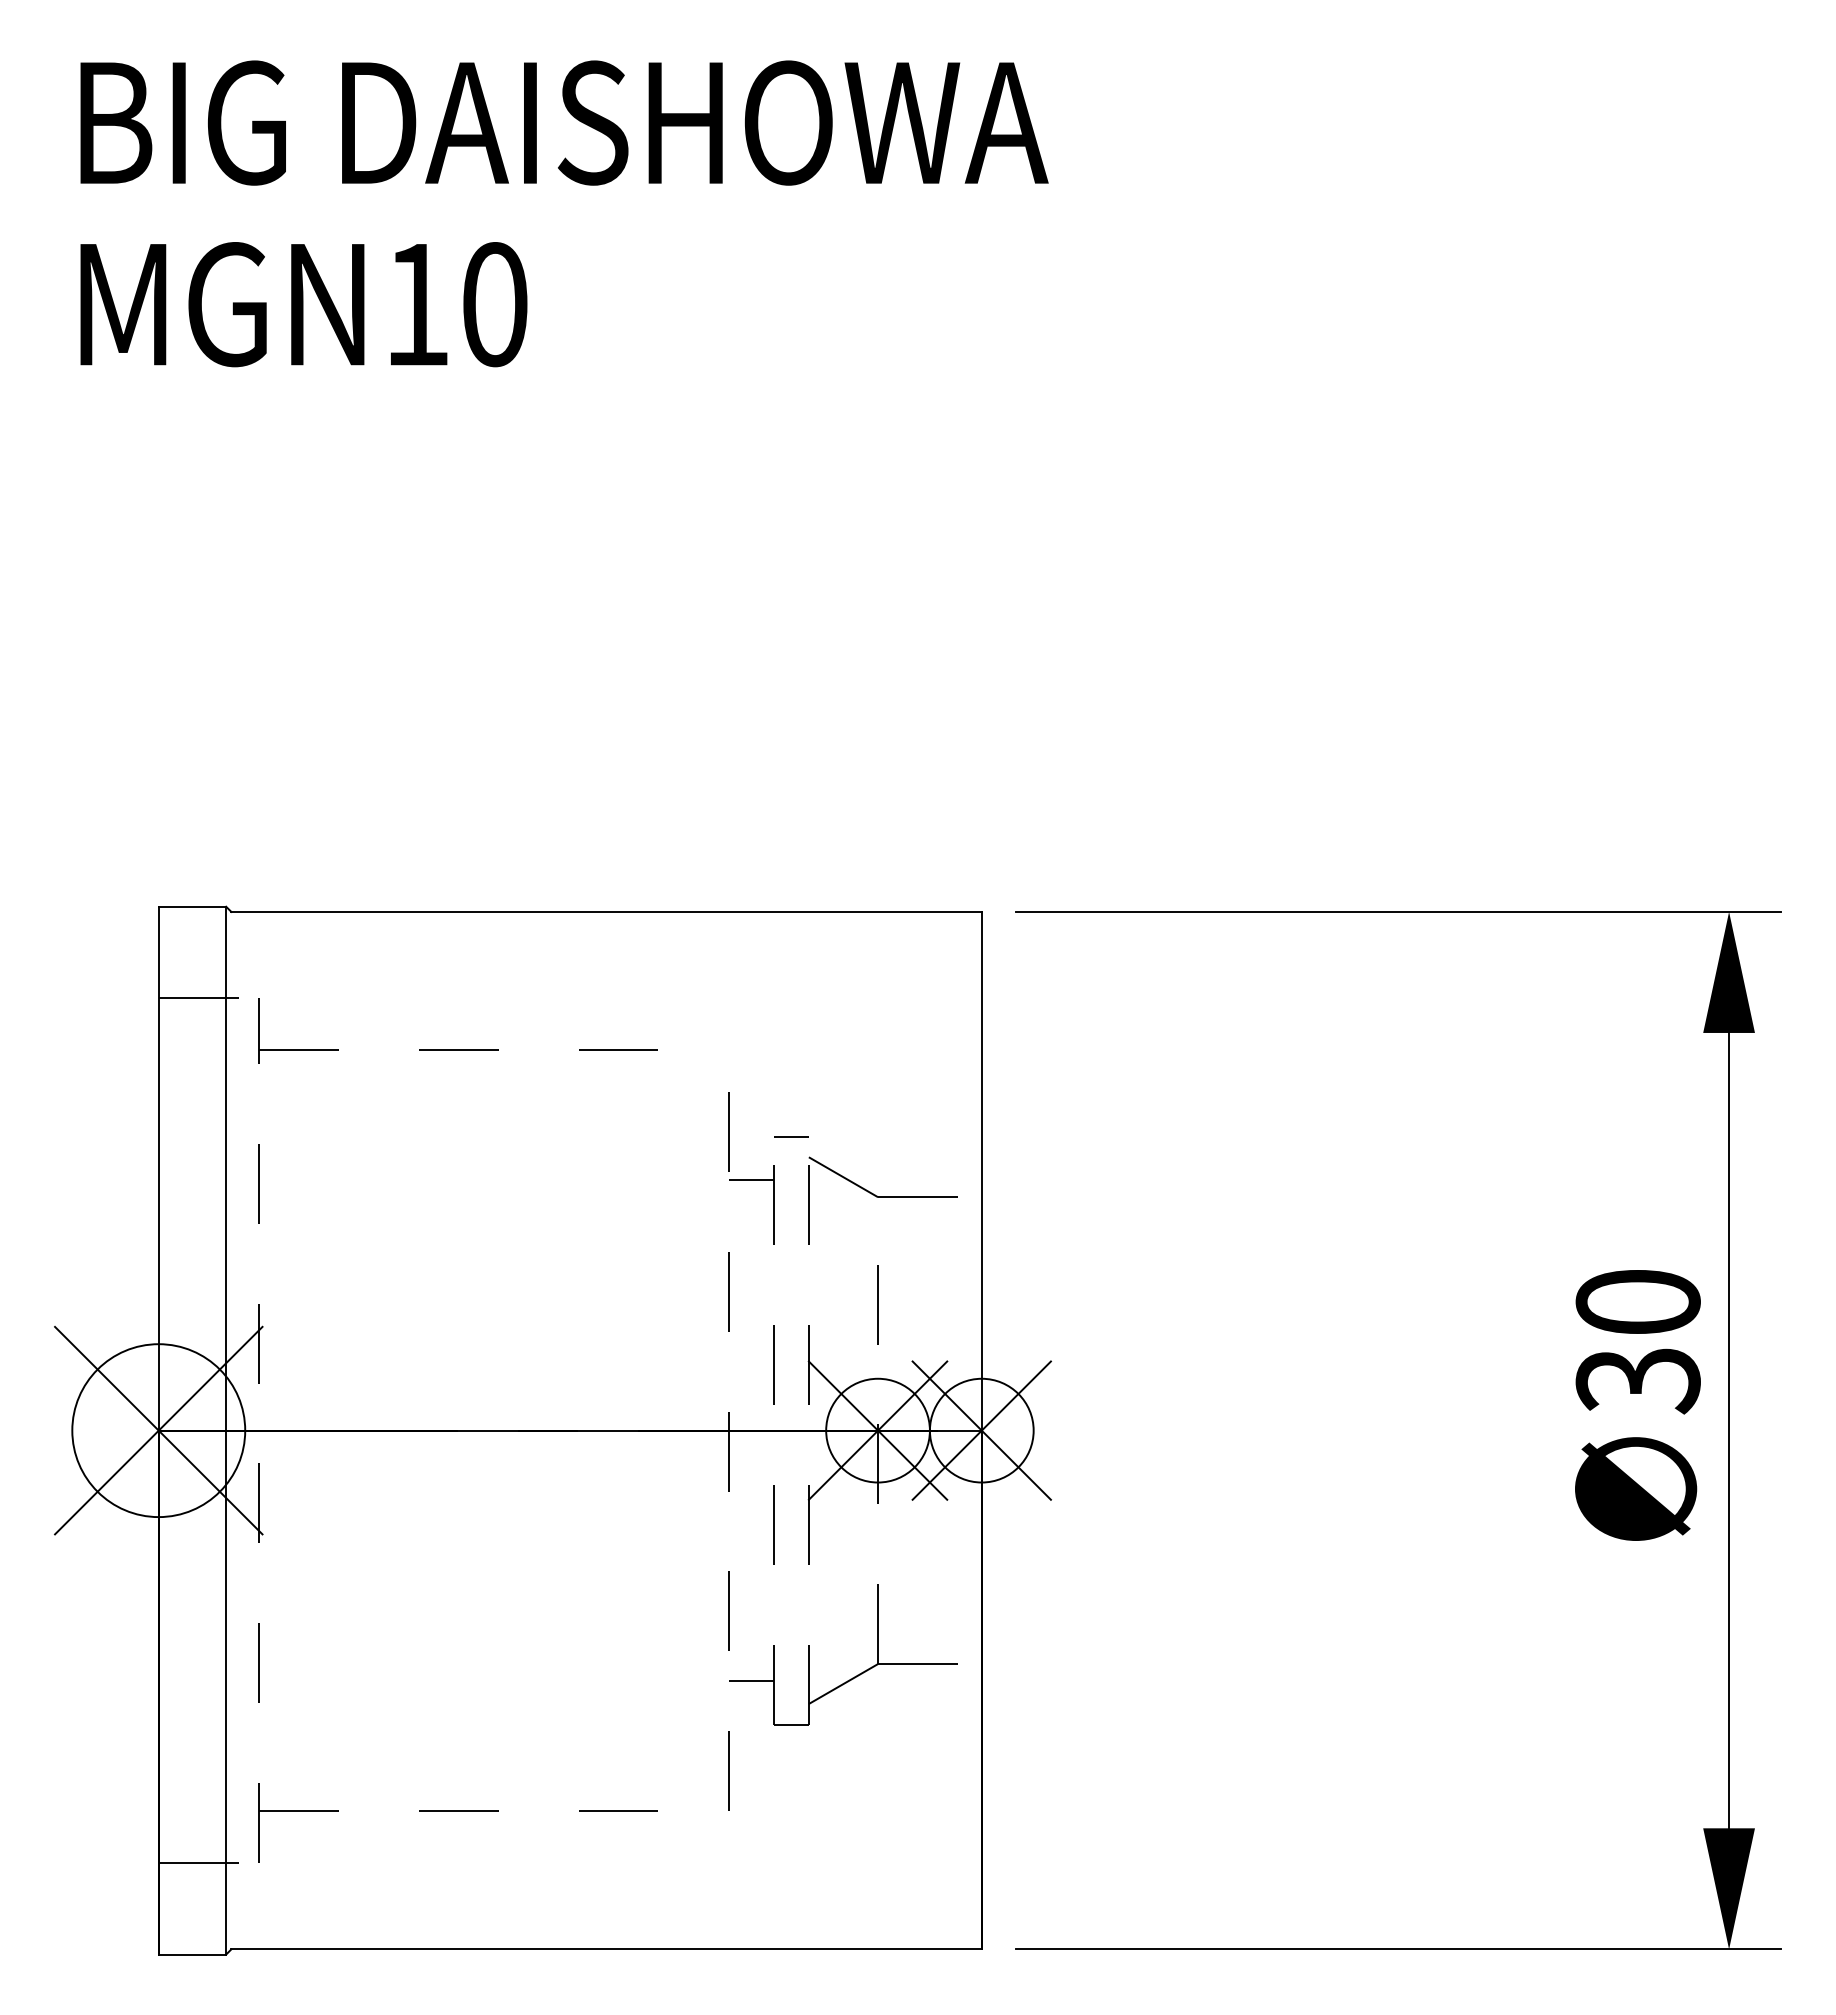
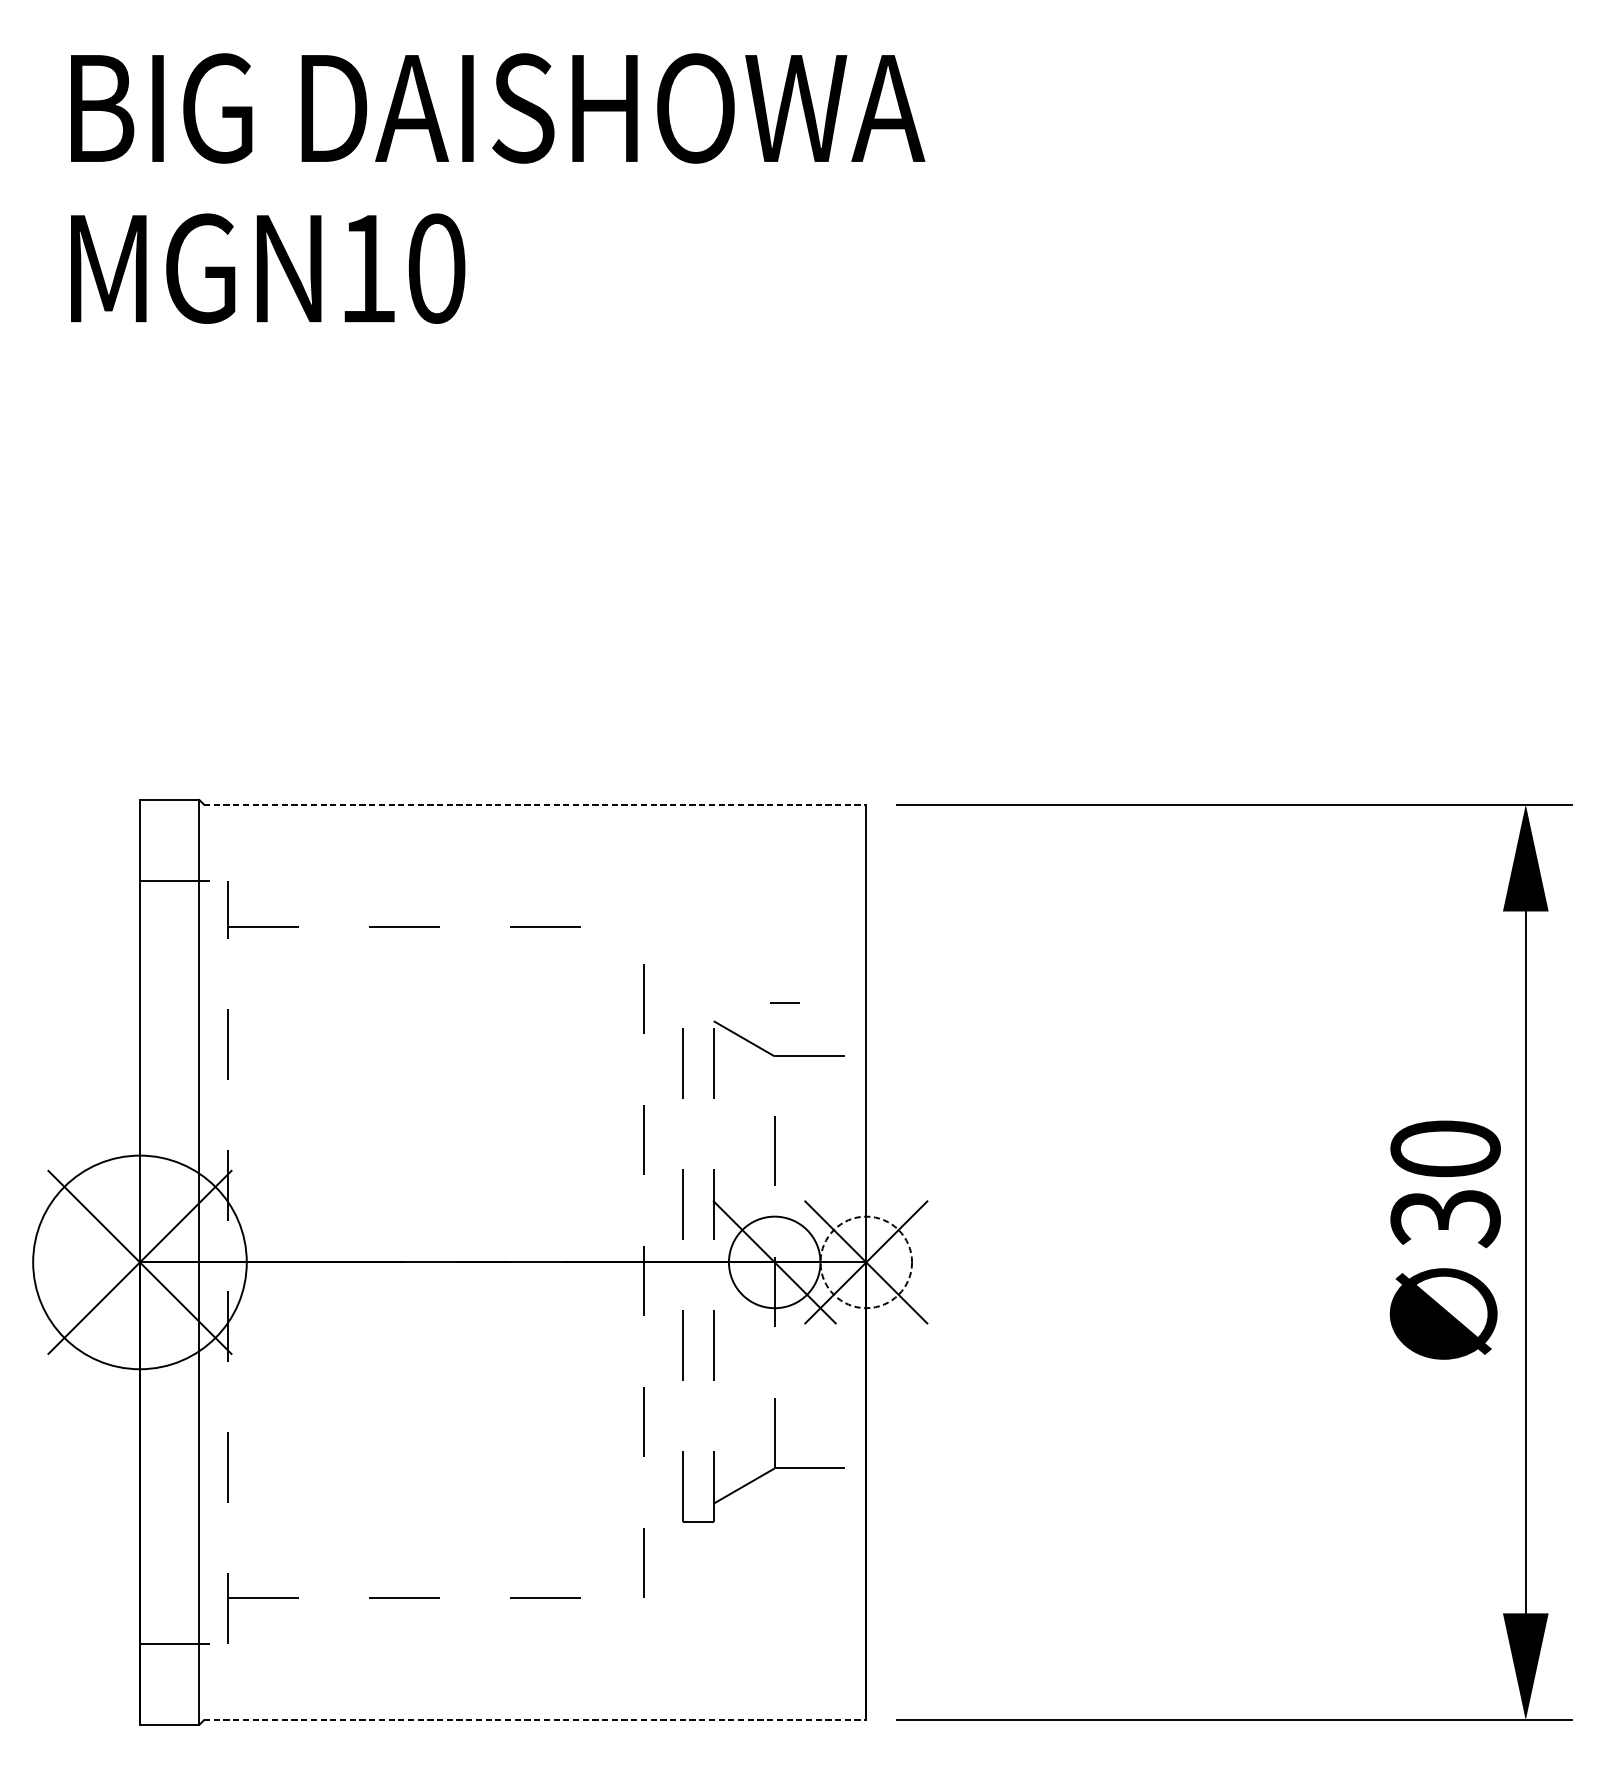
line: (607, 911) -> (535, 804), solid -> dashed
line: (791, 1136) -> (784, 1002), moved
line: (751, 1179) -> (663, 1040), removed
circle: (158, 1430) -> (139, 1262), size x1.4
line: (877, 1430) -> (774, 1262), removed
circle: (981, 1430) -> (866, 1262), solid -> dashed
line: (751, 1681) -> (663, 1483), removed
line: (607, 1949) -> (535, 1720), solid -> dashed

